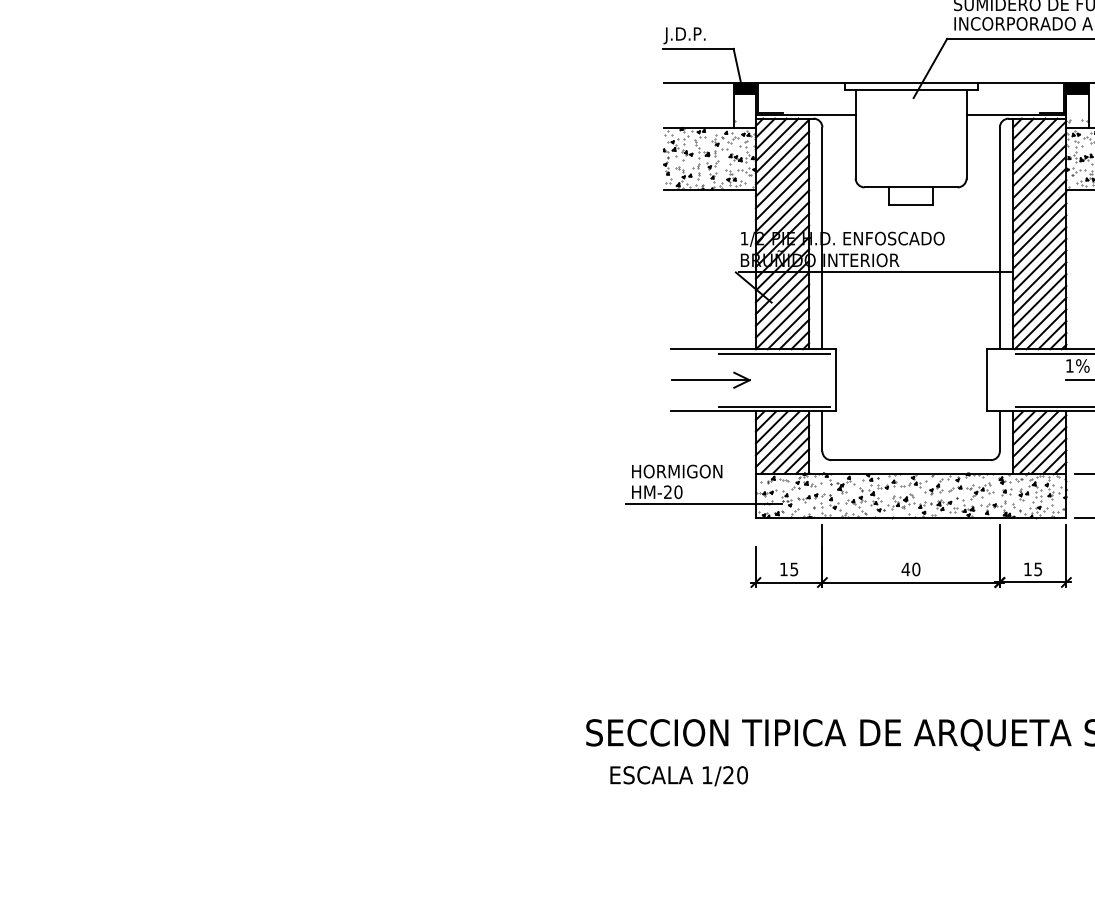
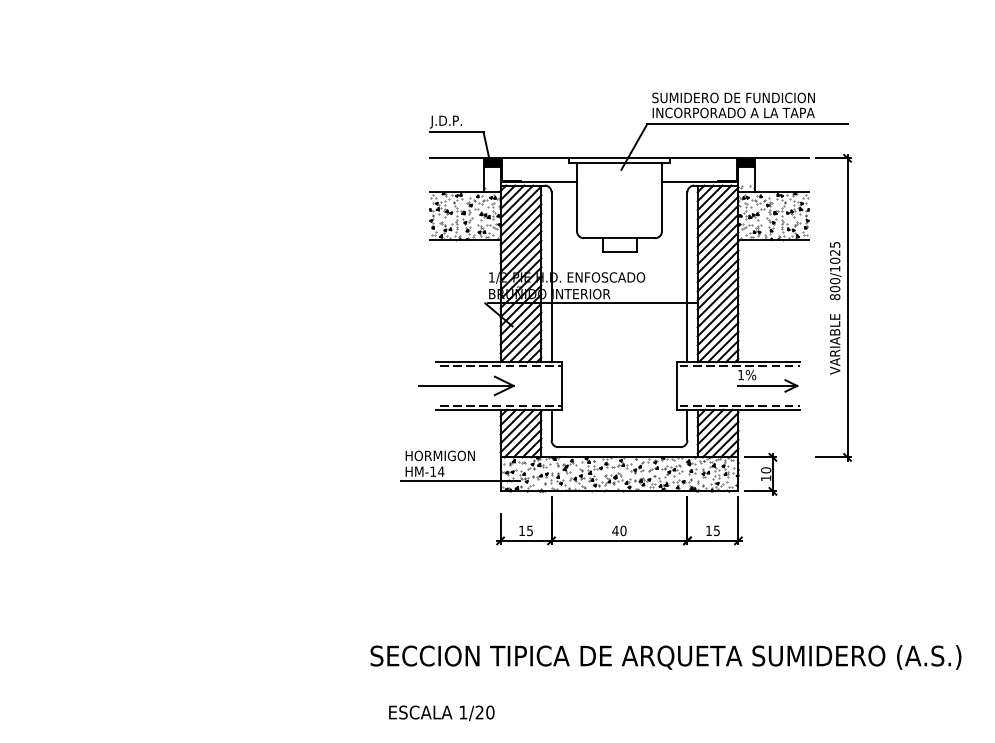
part: (710, 379) -> (465, 385), size x1.6
text: (673, 491) -> (437, 471), HM-20 -> HM-14
text: (678, 775) -> (441, 712), moved

